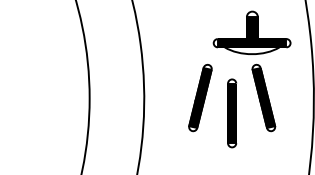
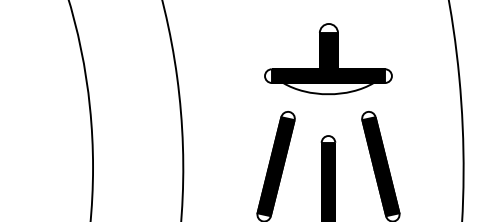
part: (251, 32) -> (327, 58), moved

